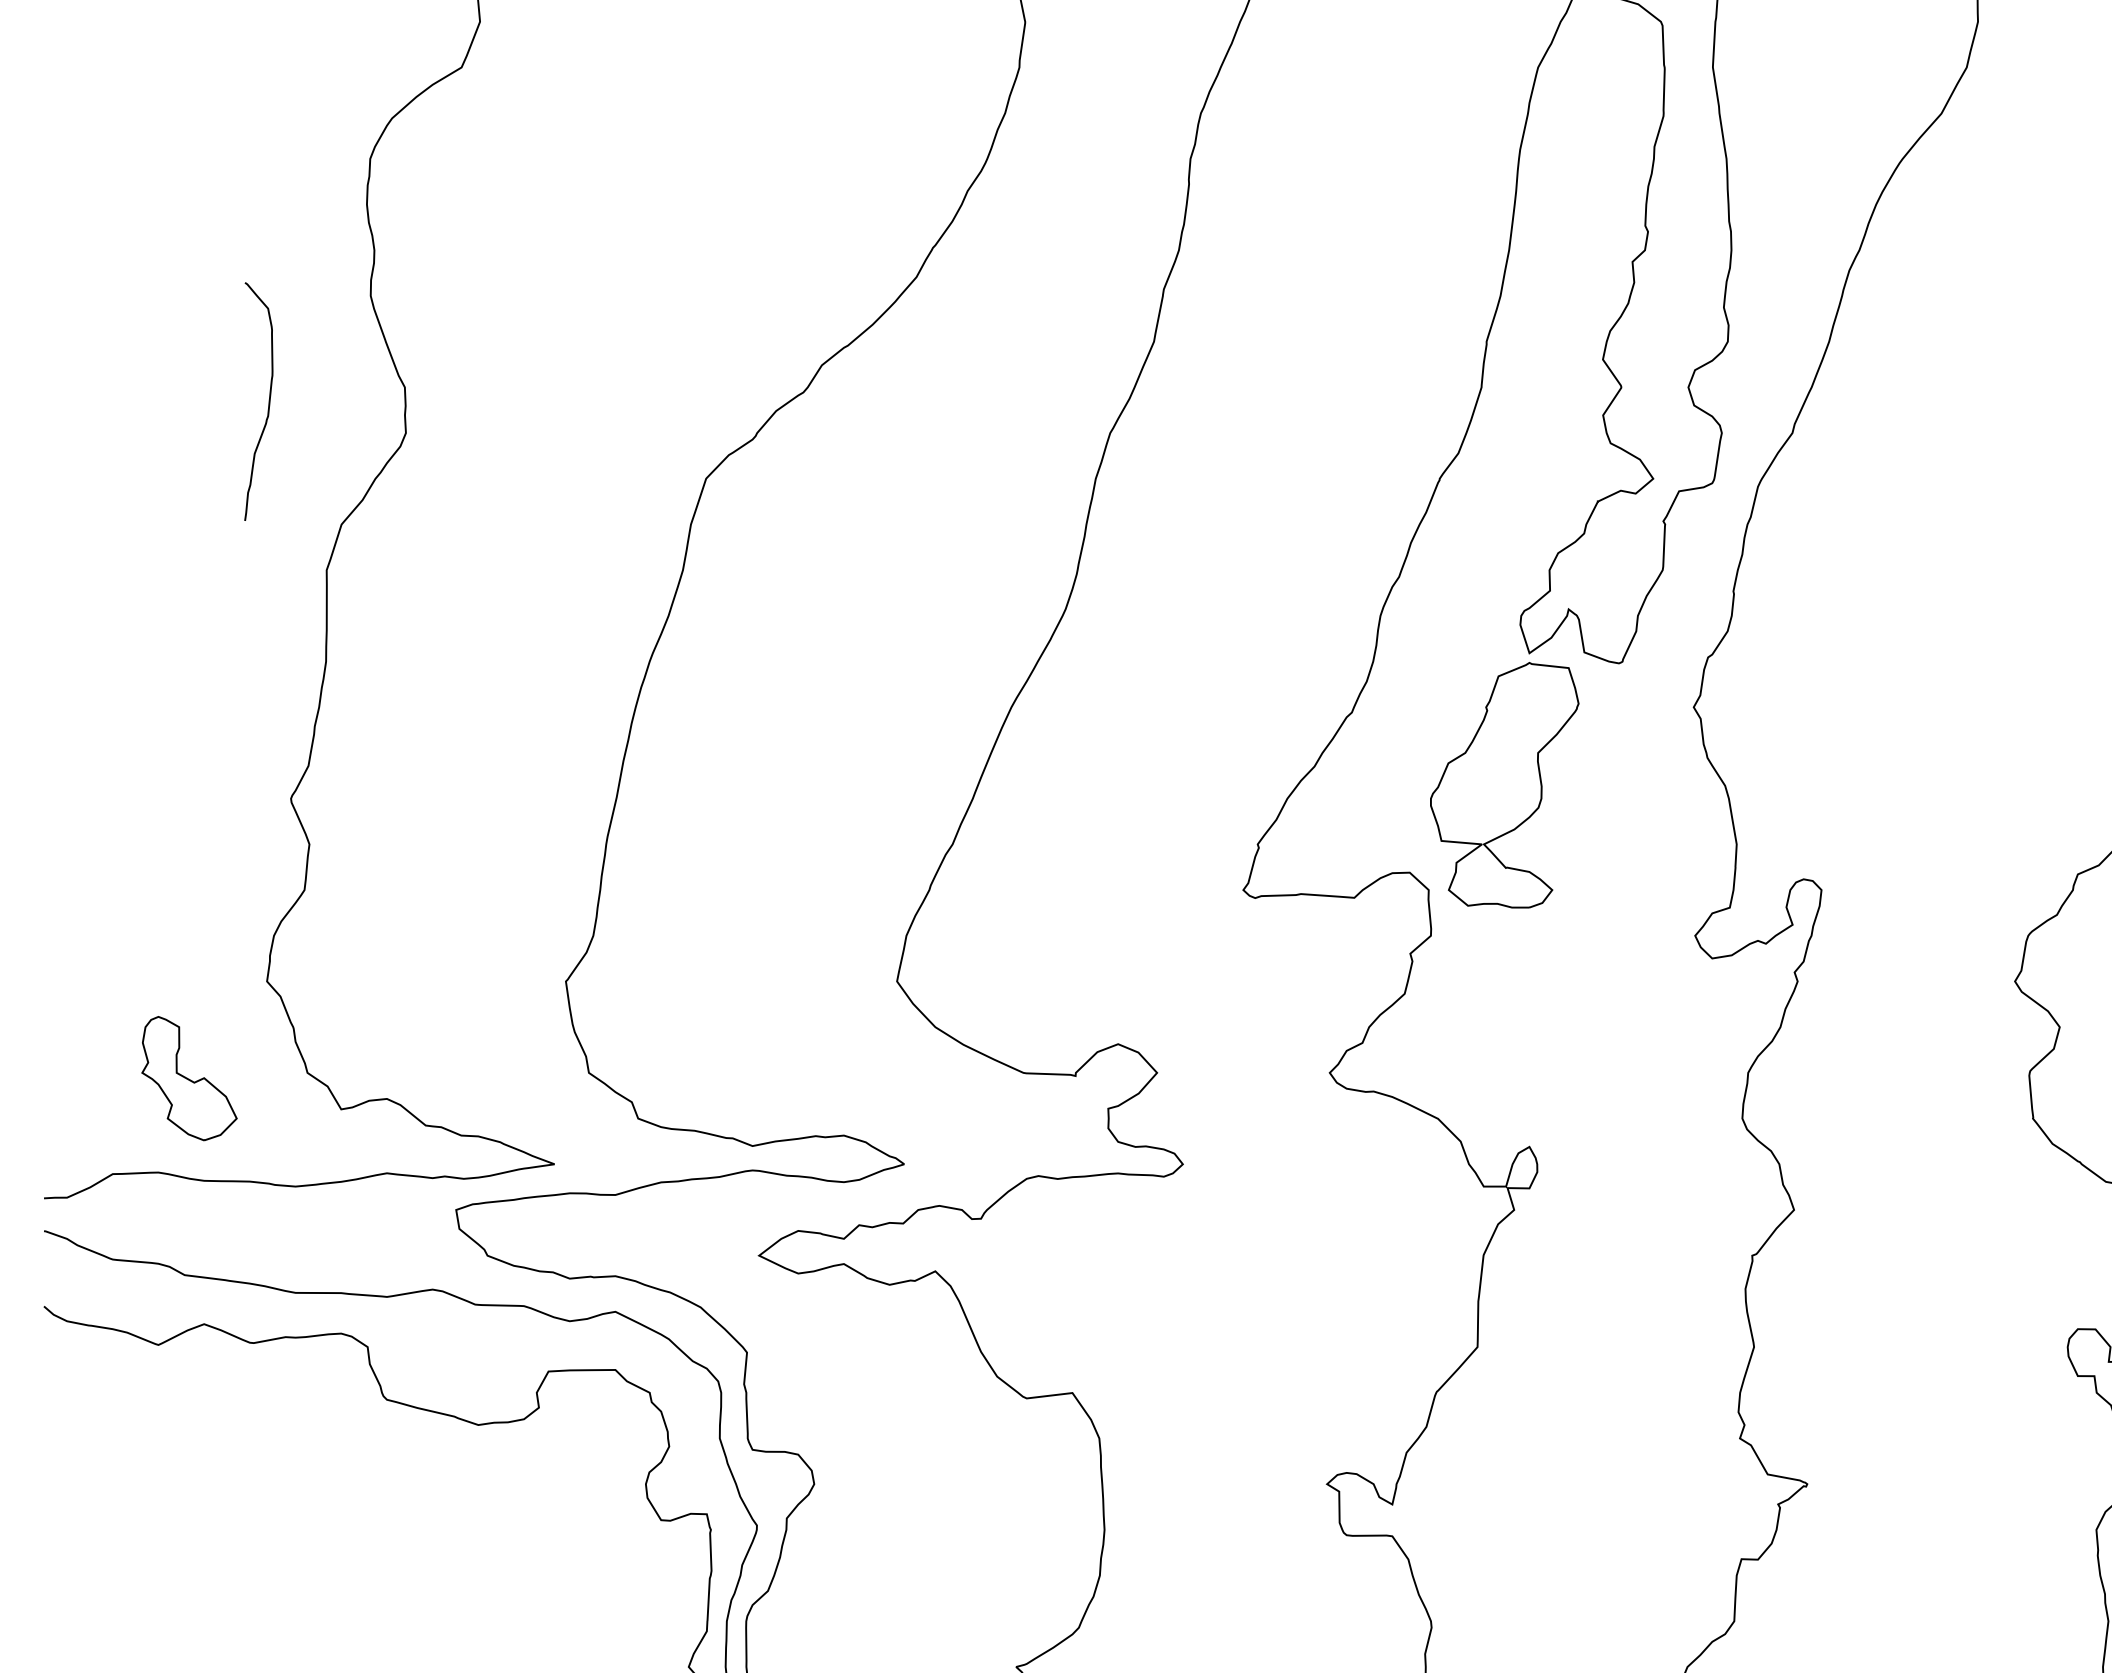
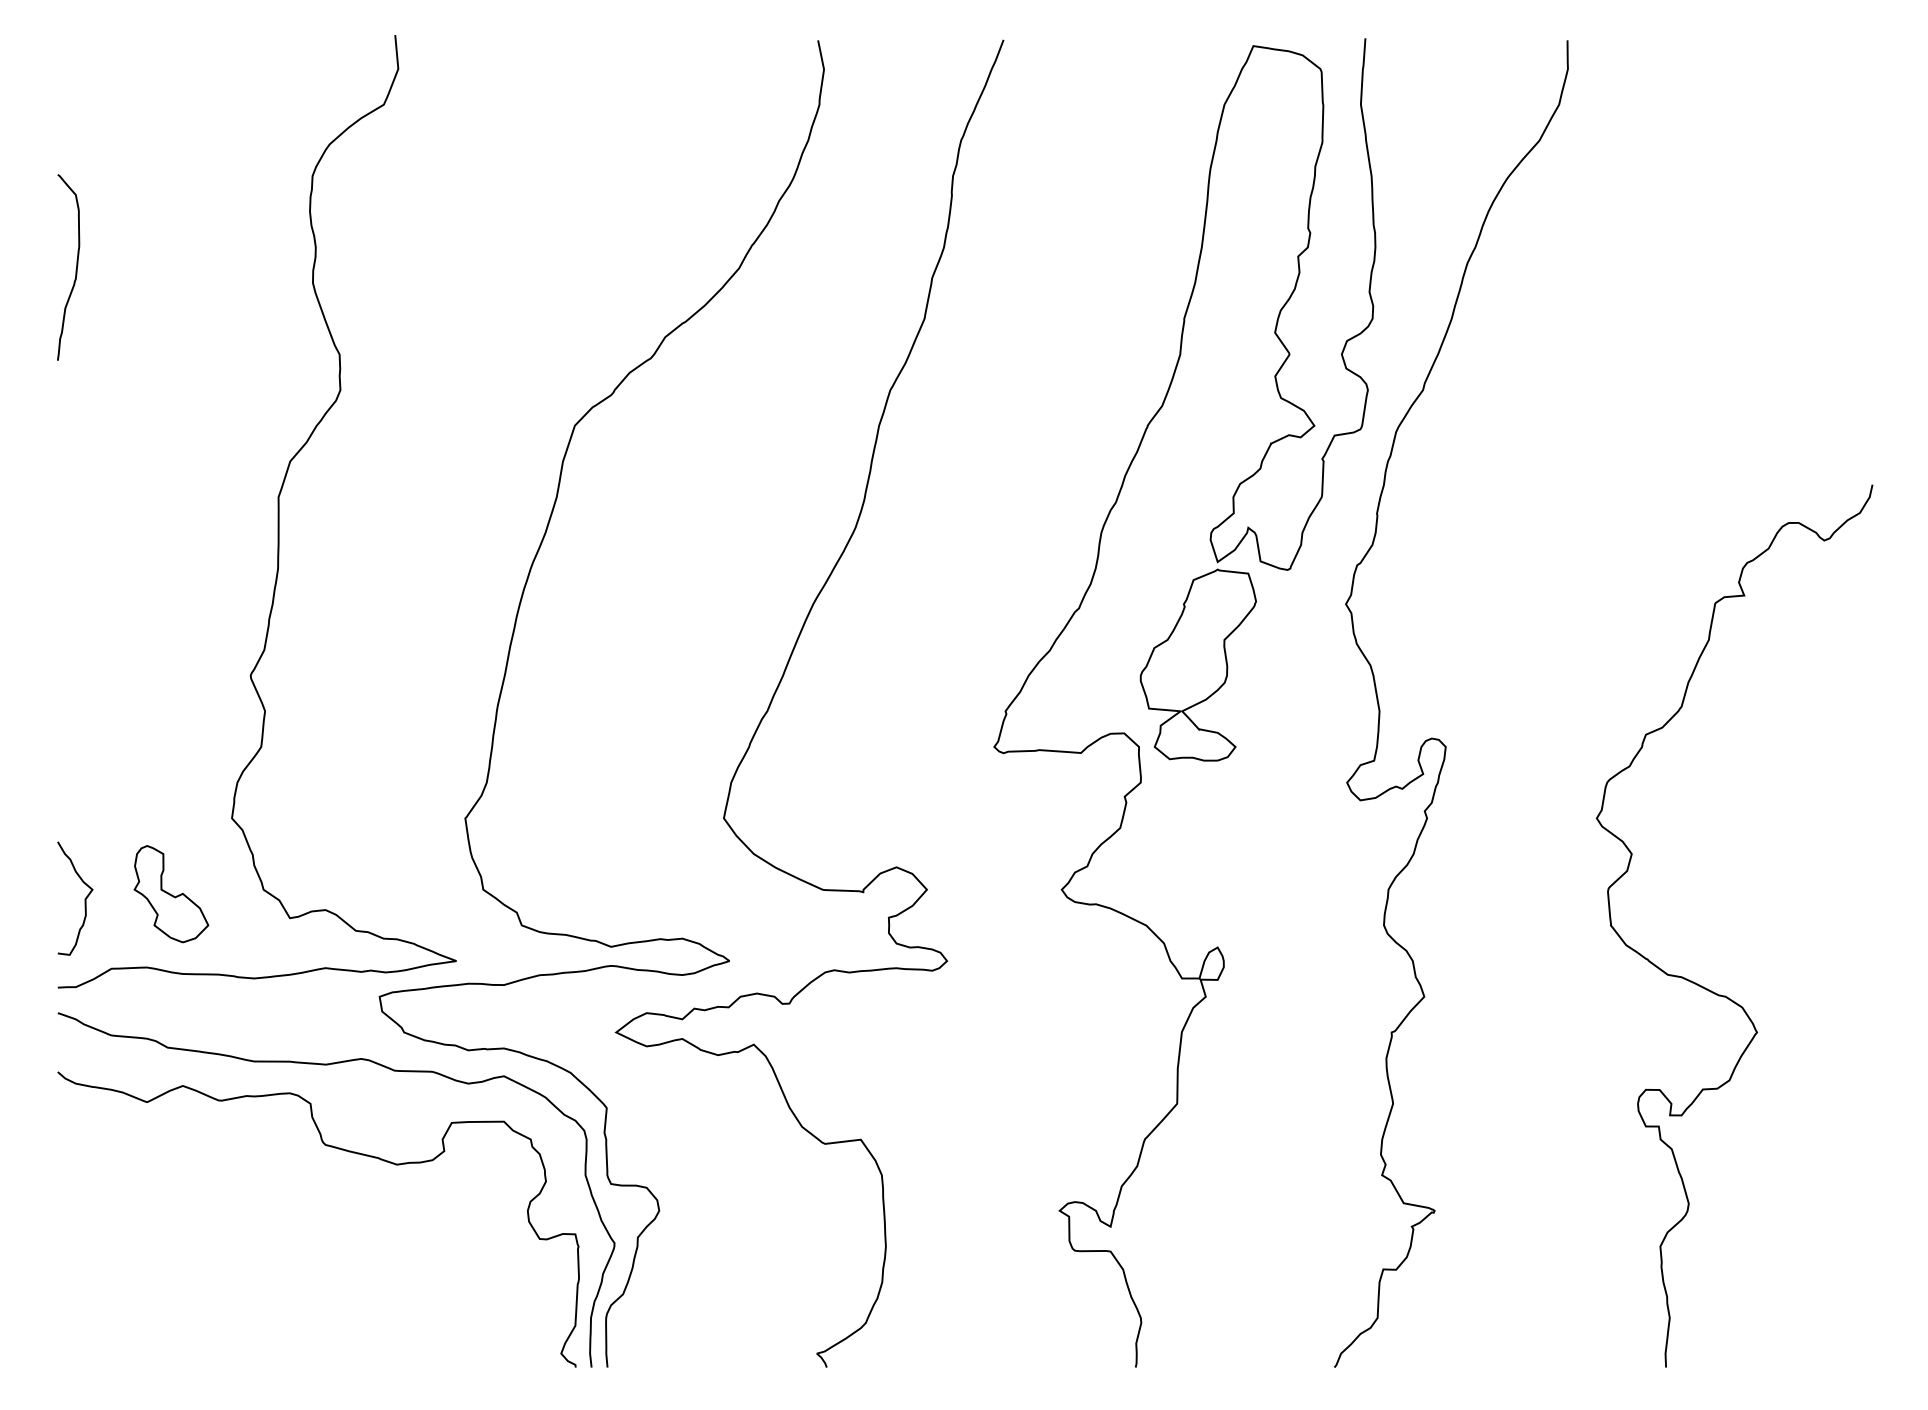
curve: (267, 404) -> (75, 269), moved
curve: (78, 1085) -> (84, 899), added

